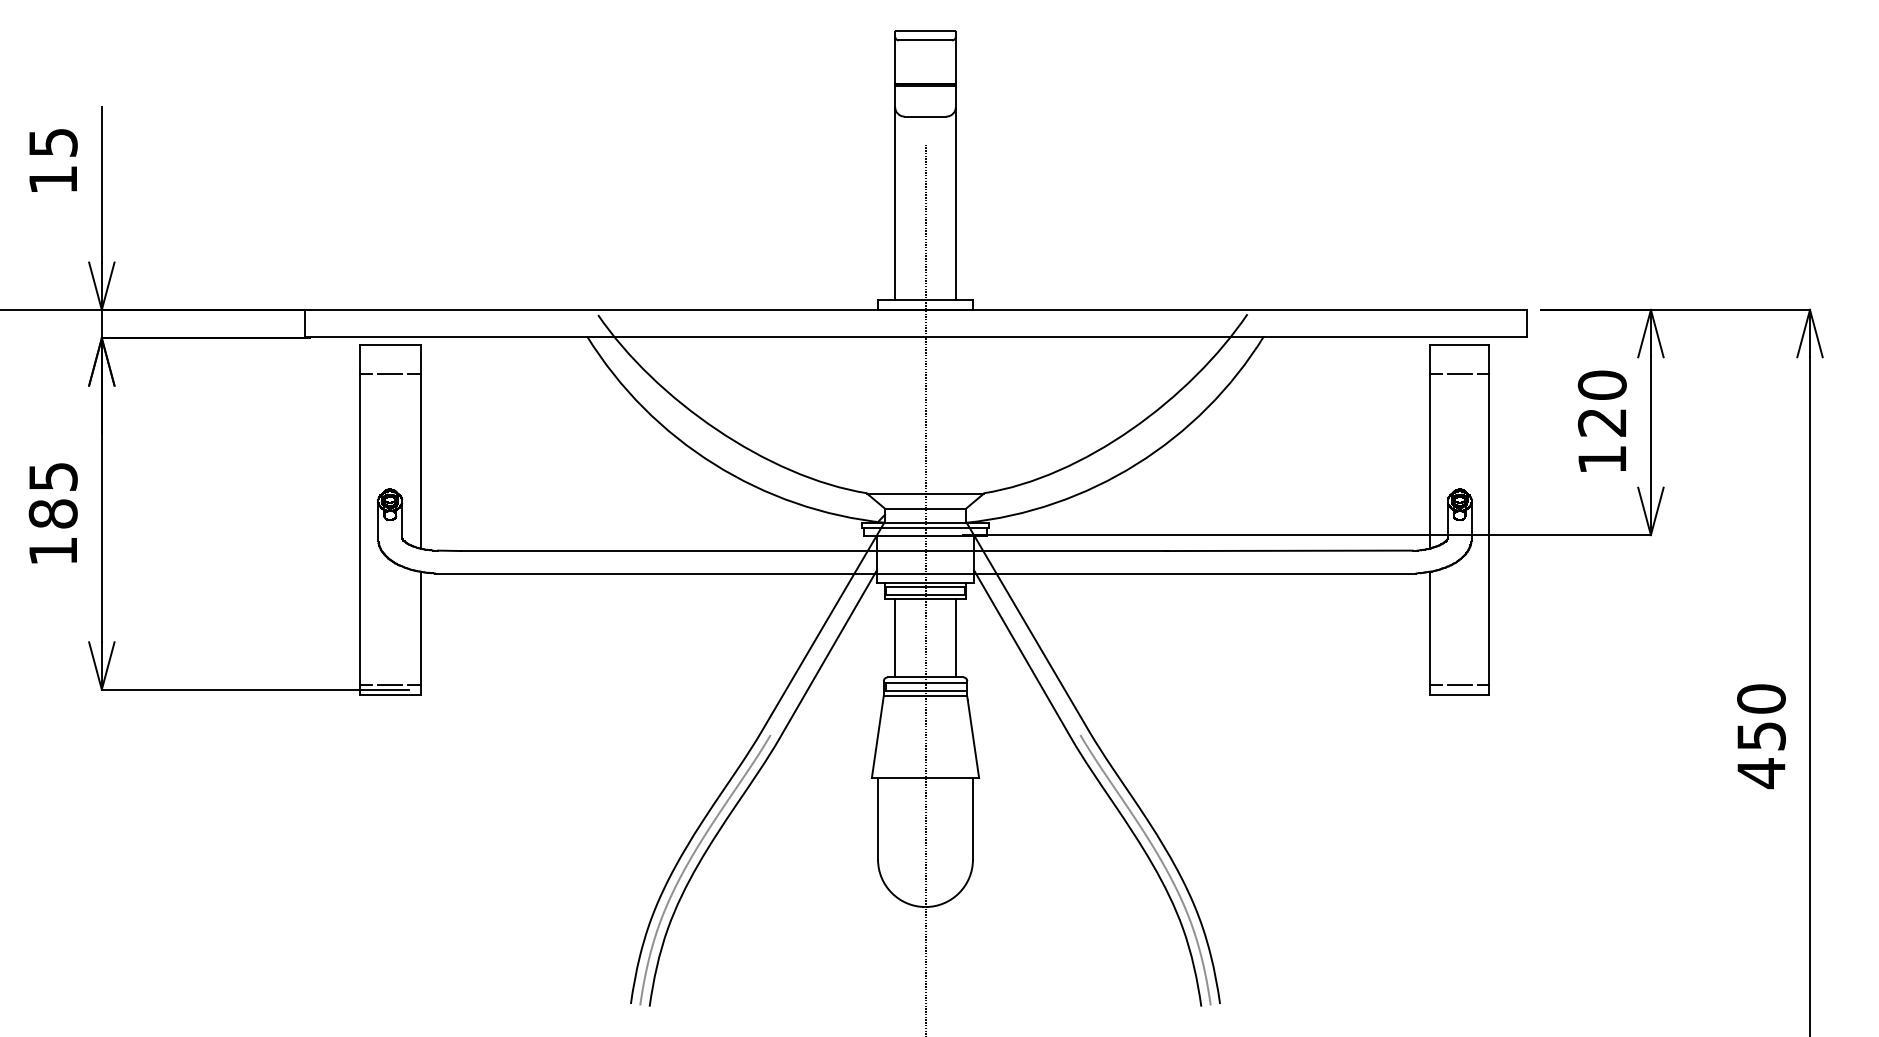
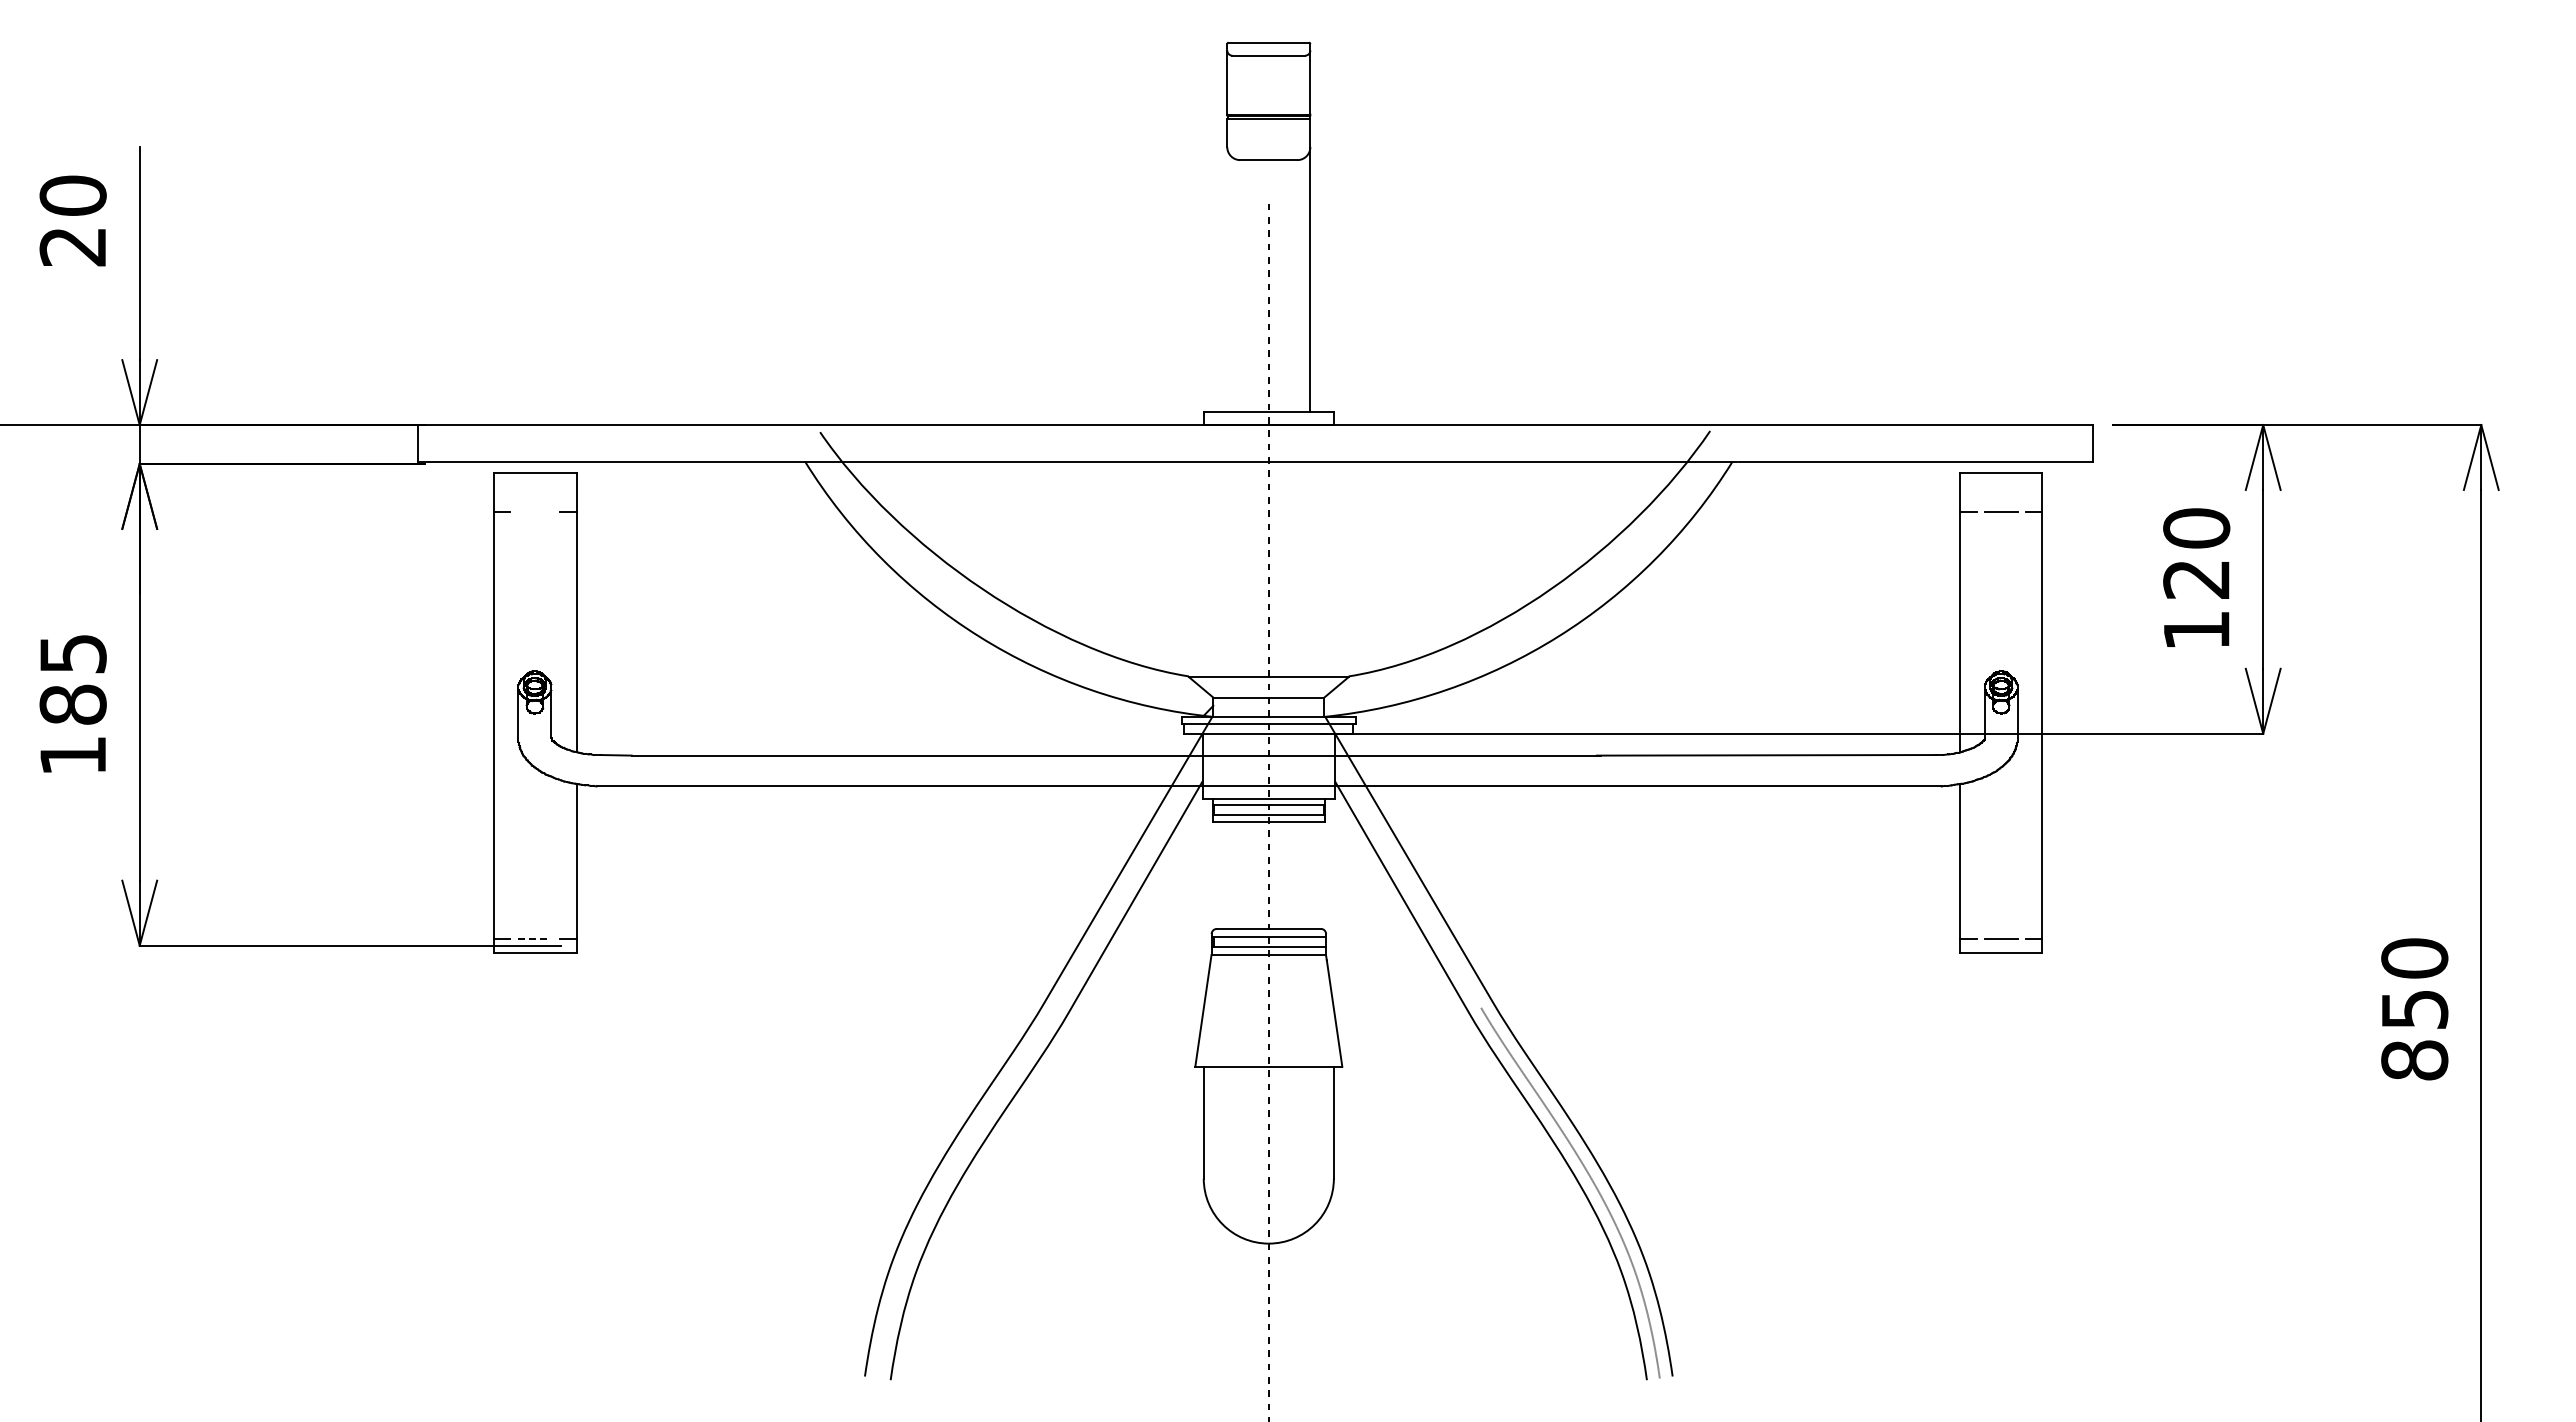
text: (52, 160) -> (72, 220), 15 -> 20
line: (895, 204) -> (1227, 280), removed
line: (389, 373) -> (534, 512), removed
line: (895, 638) -> (1227, 875), removed
line: (955, 638) -> (1310, 875), removed
line: (390, 685) -> (535, 939), solid -> dashed
text: (1761, 773) -> (2414, 1060), 450 -> 850
curve: (690, 861) -> (946, 1180), removed

